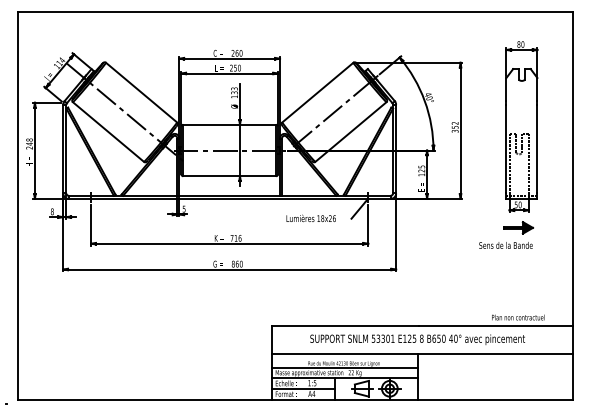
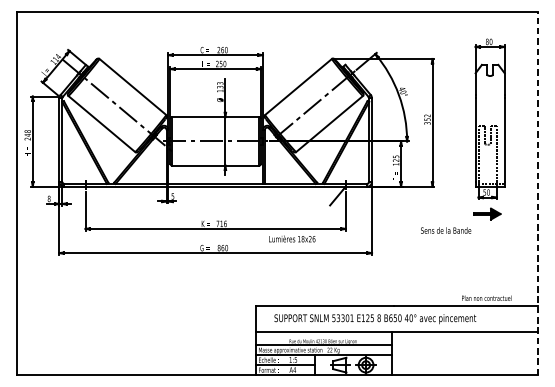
line: (573, 206) -> (538, 193), solid -> dashed
text: (310, 218) -> (291, 239), moved
text: (505, 245) -> (445, 230), moved
text: (417, 339) -> (375, 318), moved

